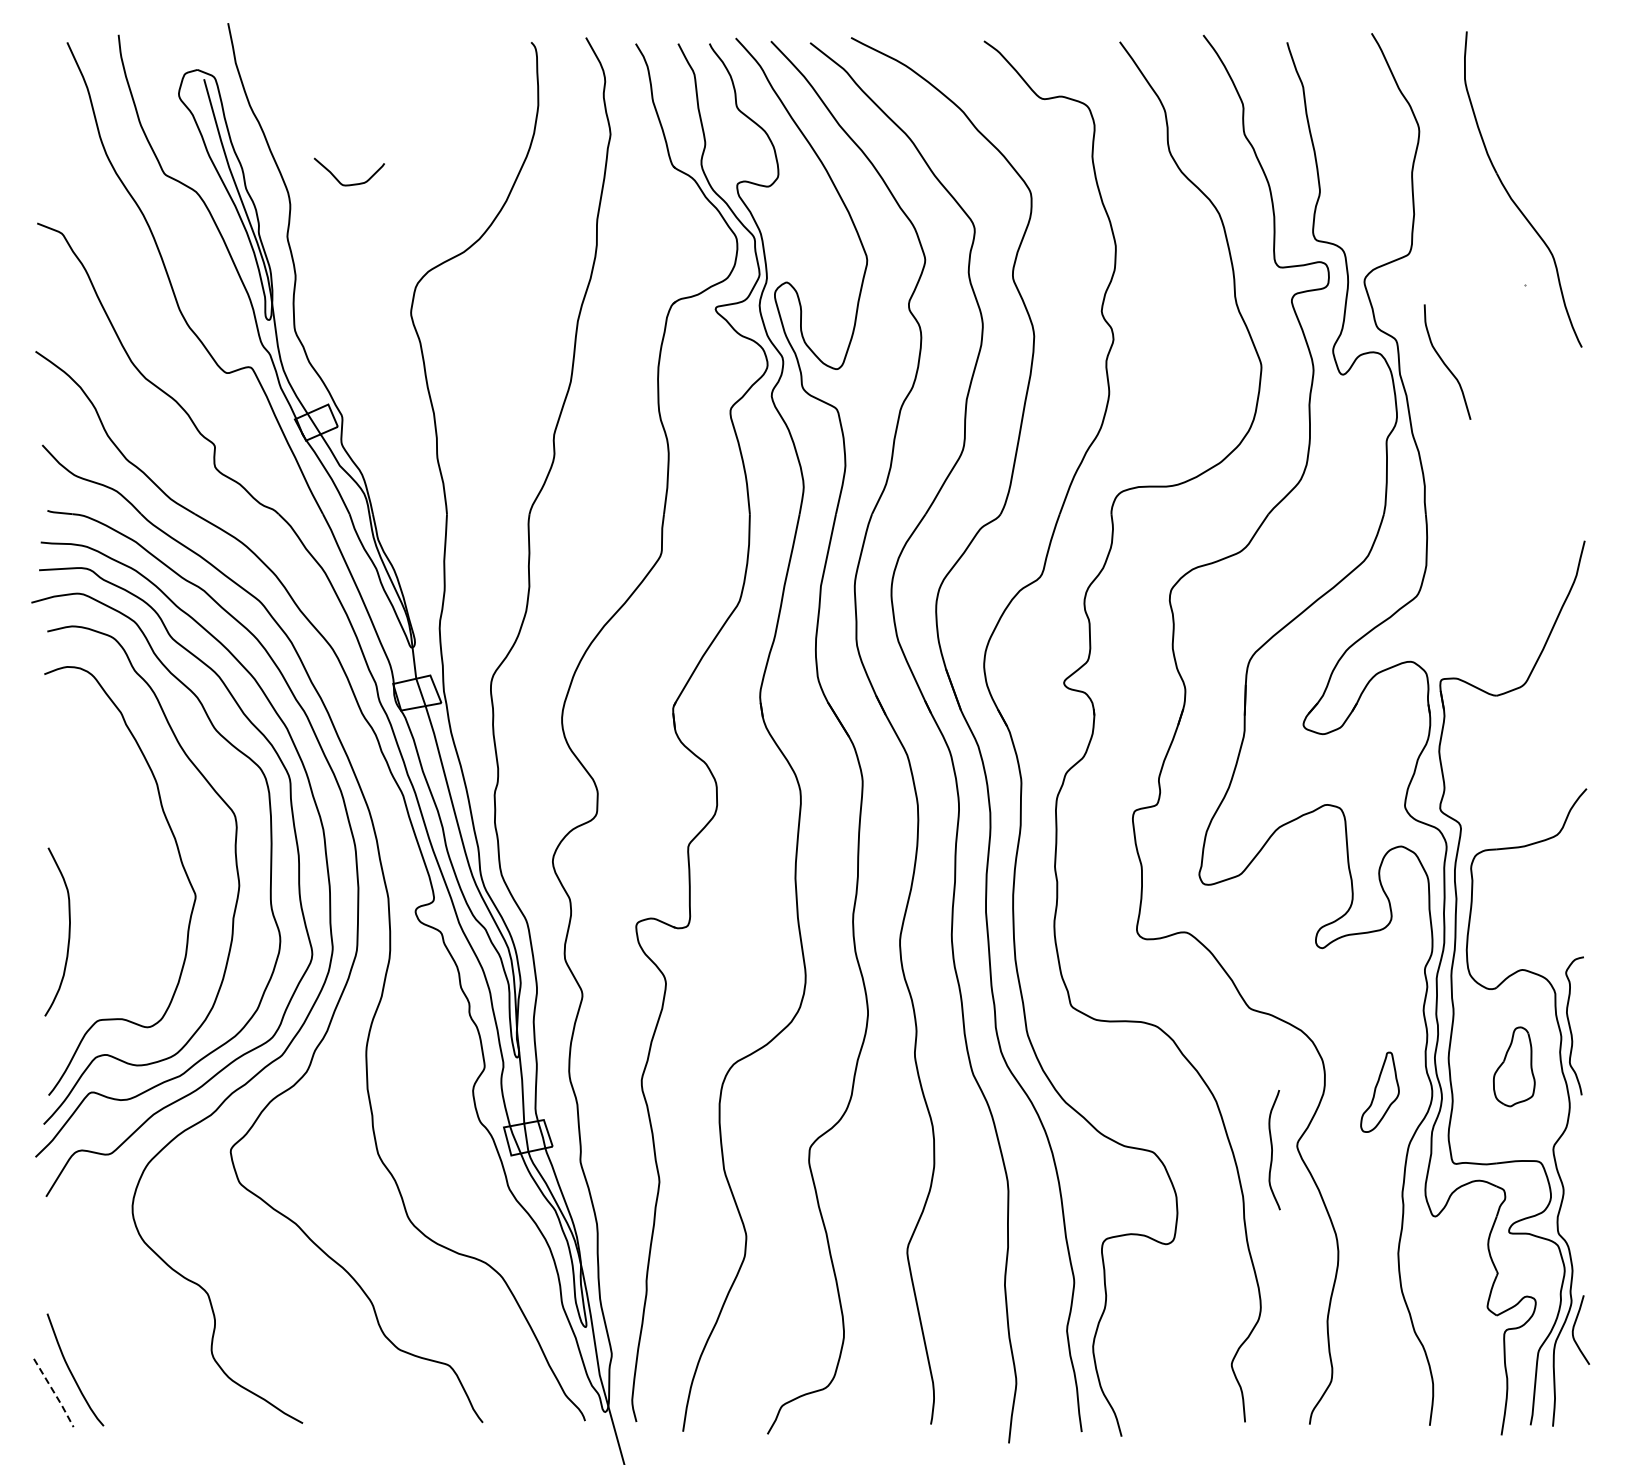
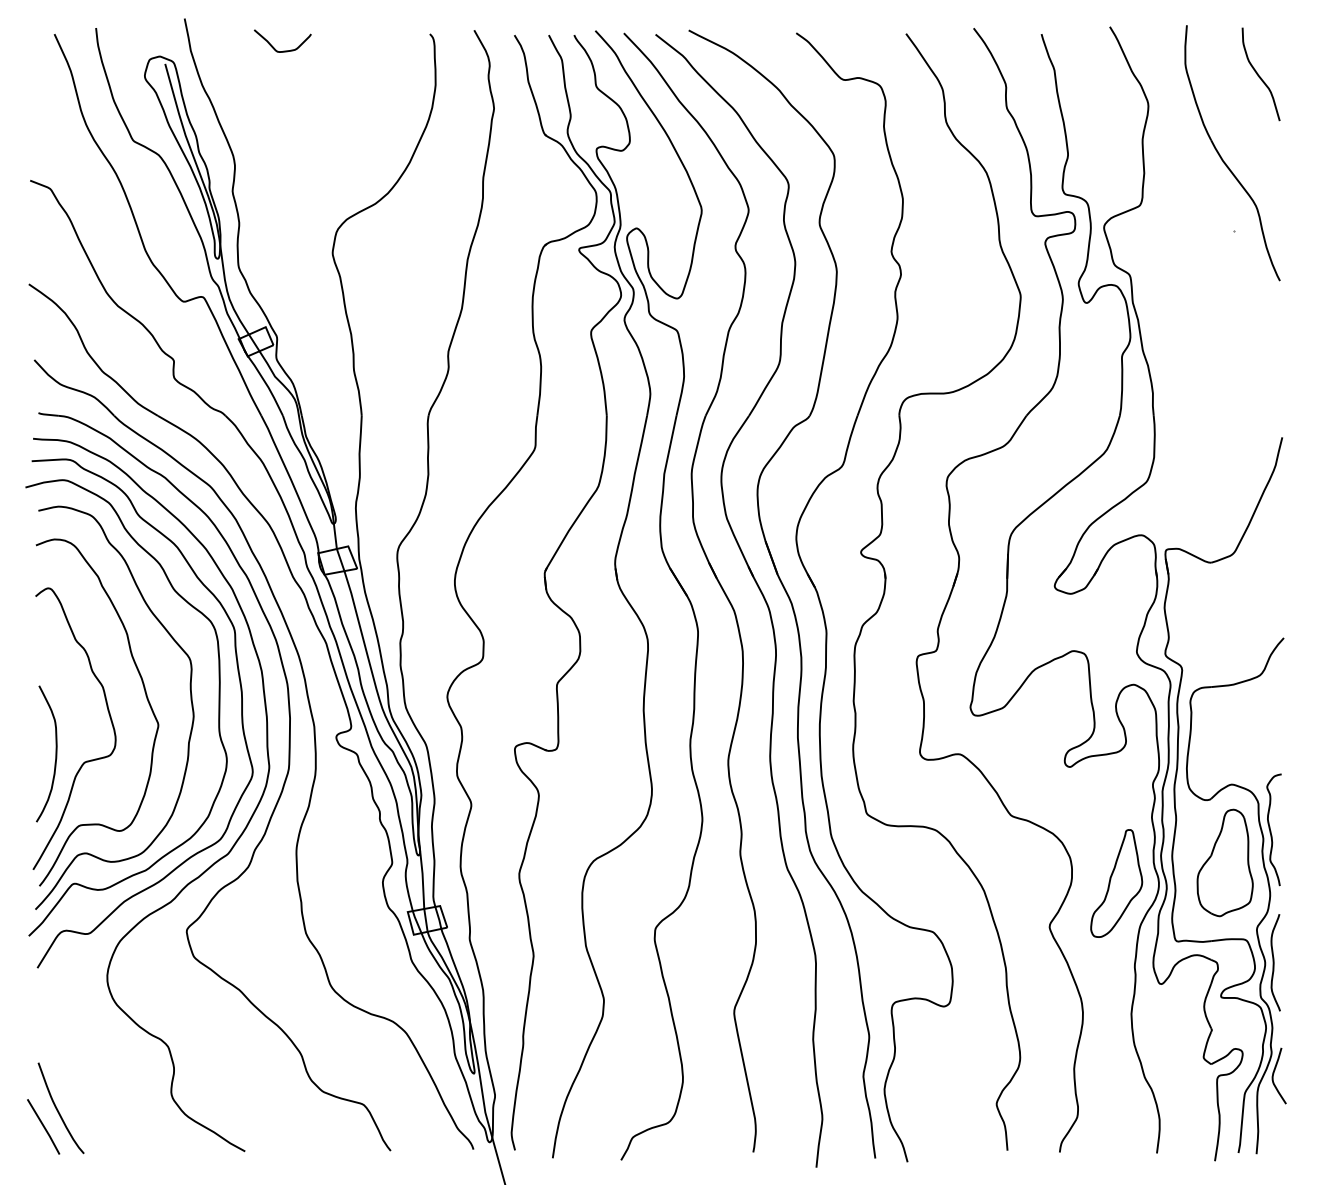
curve: (339, 180) -> (274, 47), moved
curve: (1445, 363) -> (1259, 75), moved
curve: (104, 941) -> (84, 761), added
part: (1514, 1066) -> (1225, 862), size x1.67
part: (1379, 1092) -> (1116, 883), size x1.67
curve: (1272, 1150) -> (1274, 963), moved
line: (54, 1393) -> (44, 1127), dashed -> solid

